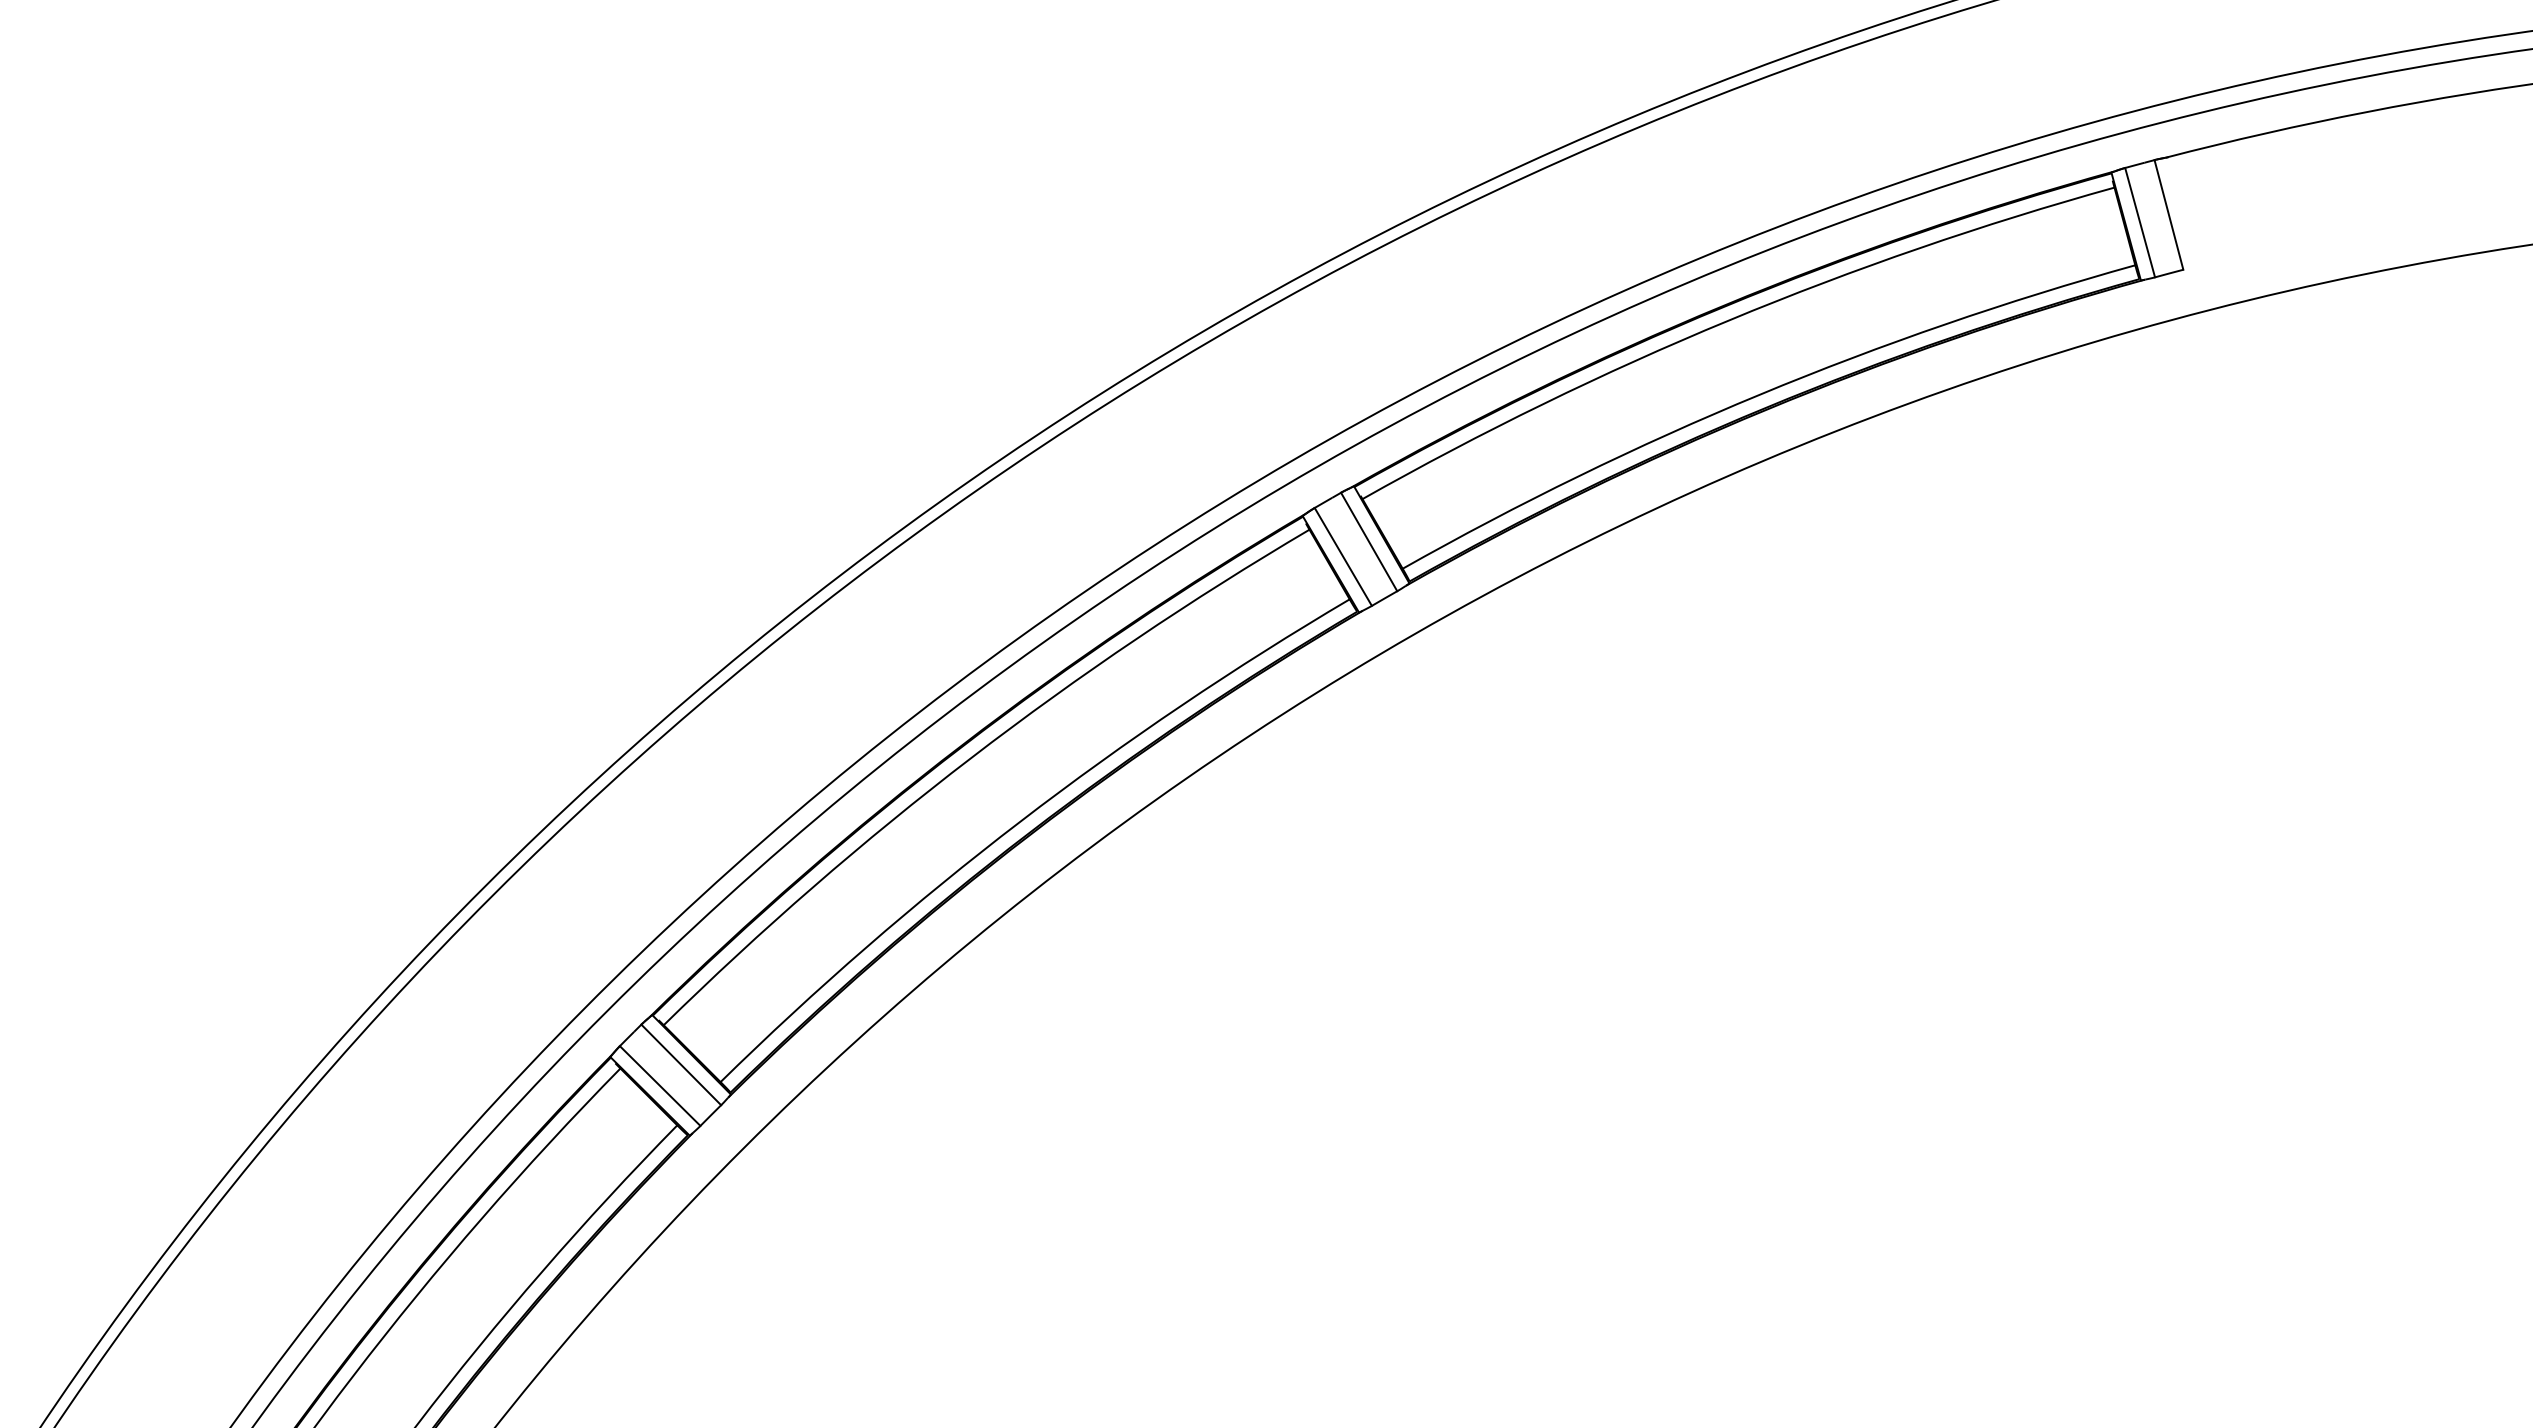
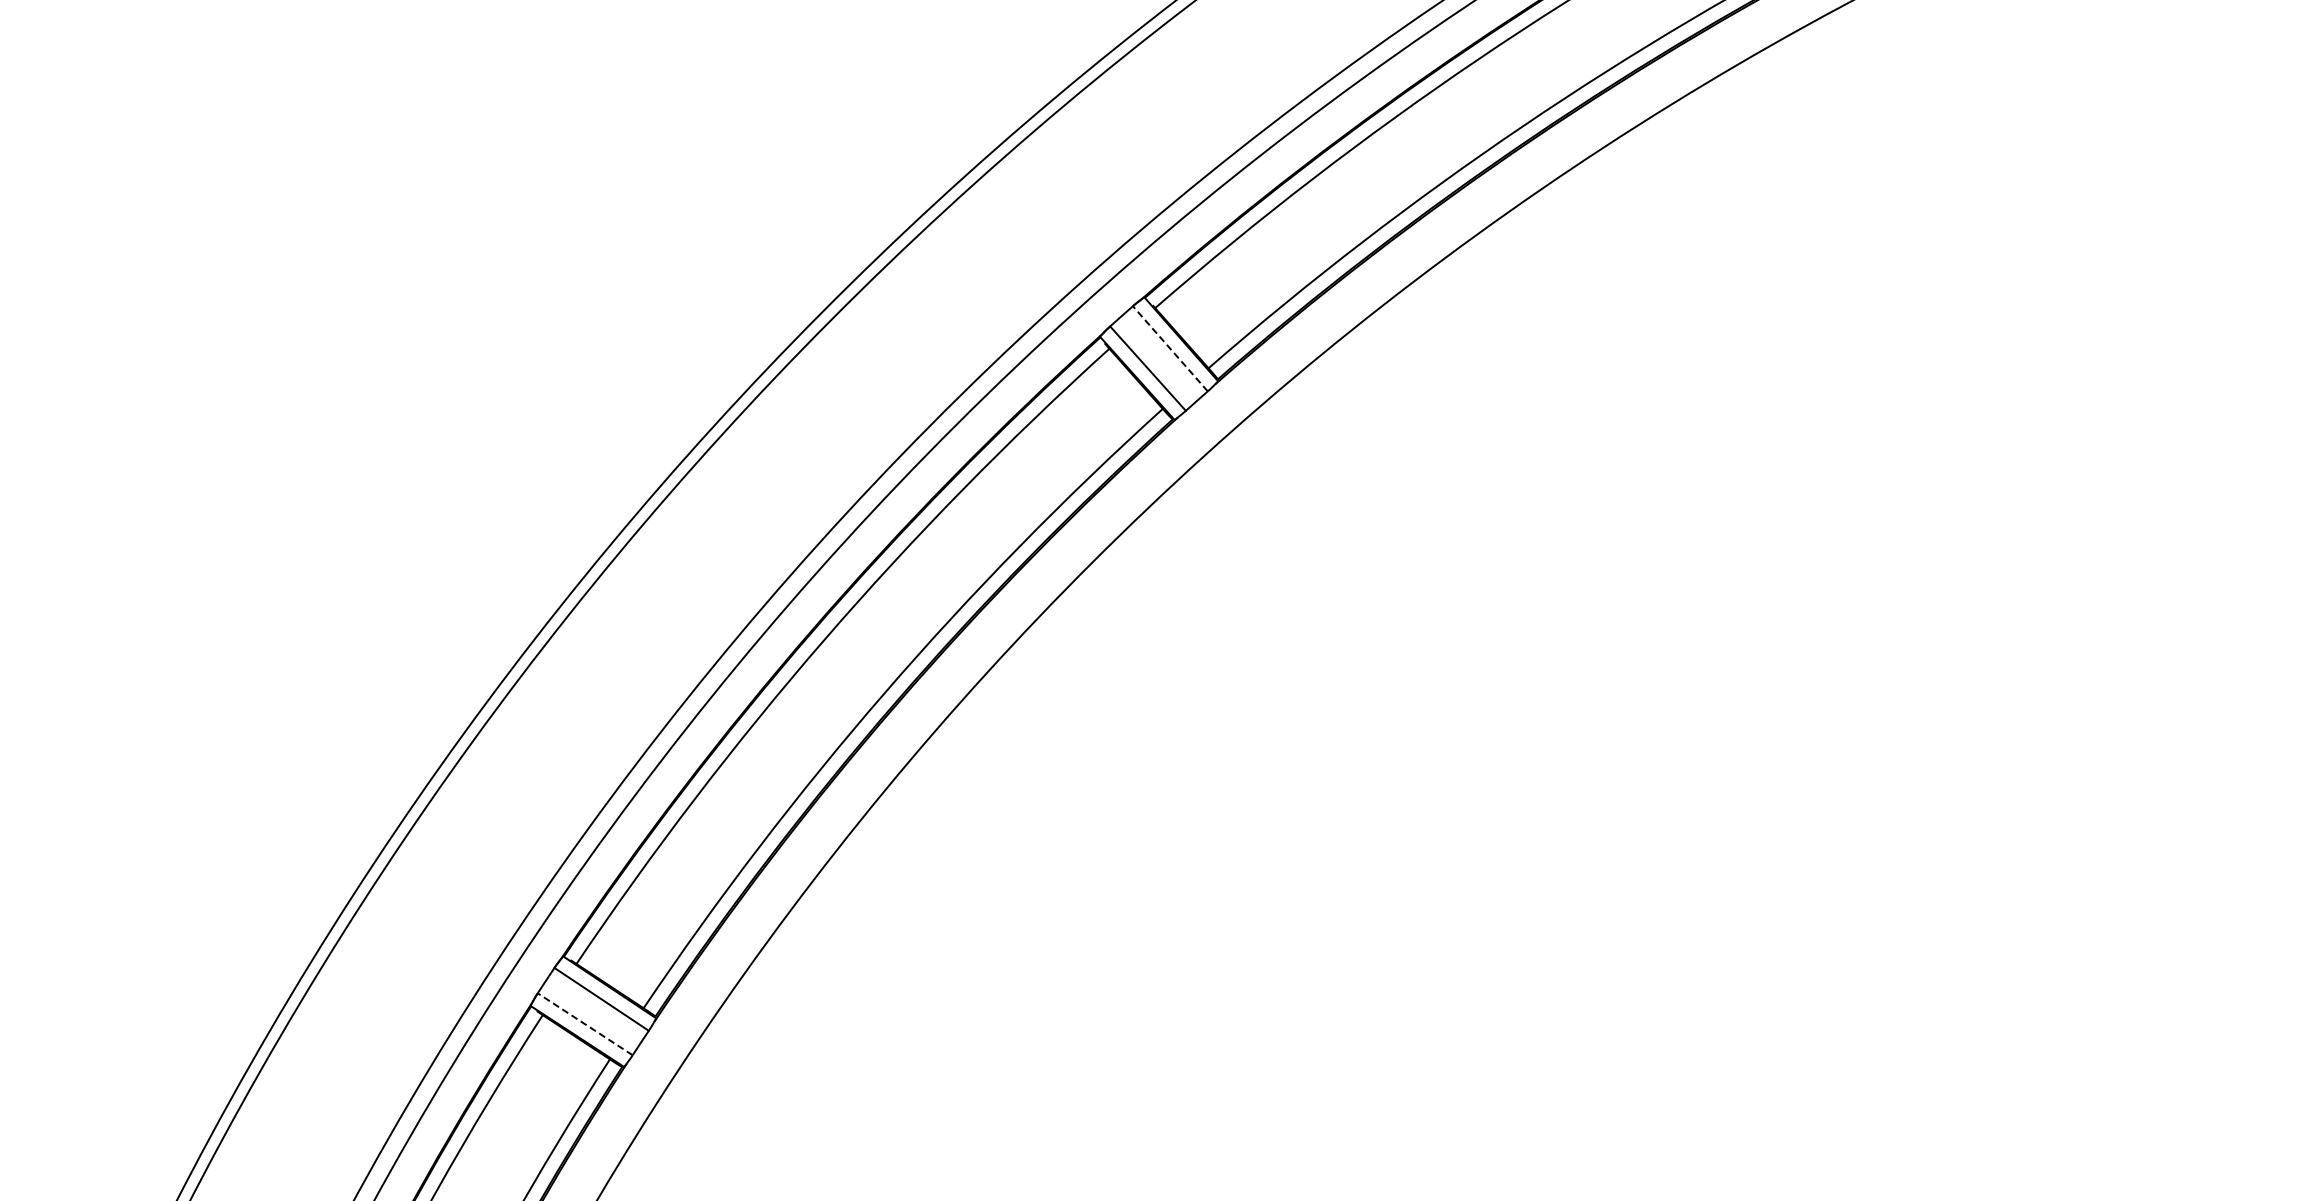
line: (1369, 542) -> (1170, 349), solid -> dashed
line: (660, 1086) -> (585, 1024), solid -> dashed

